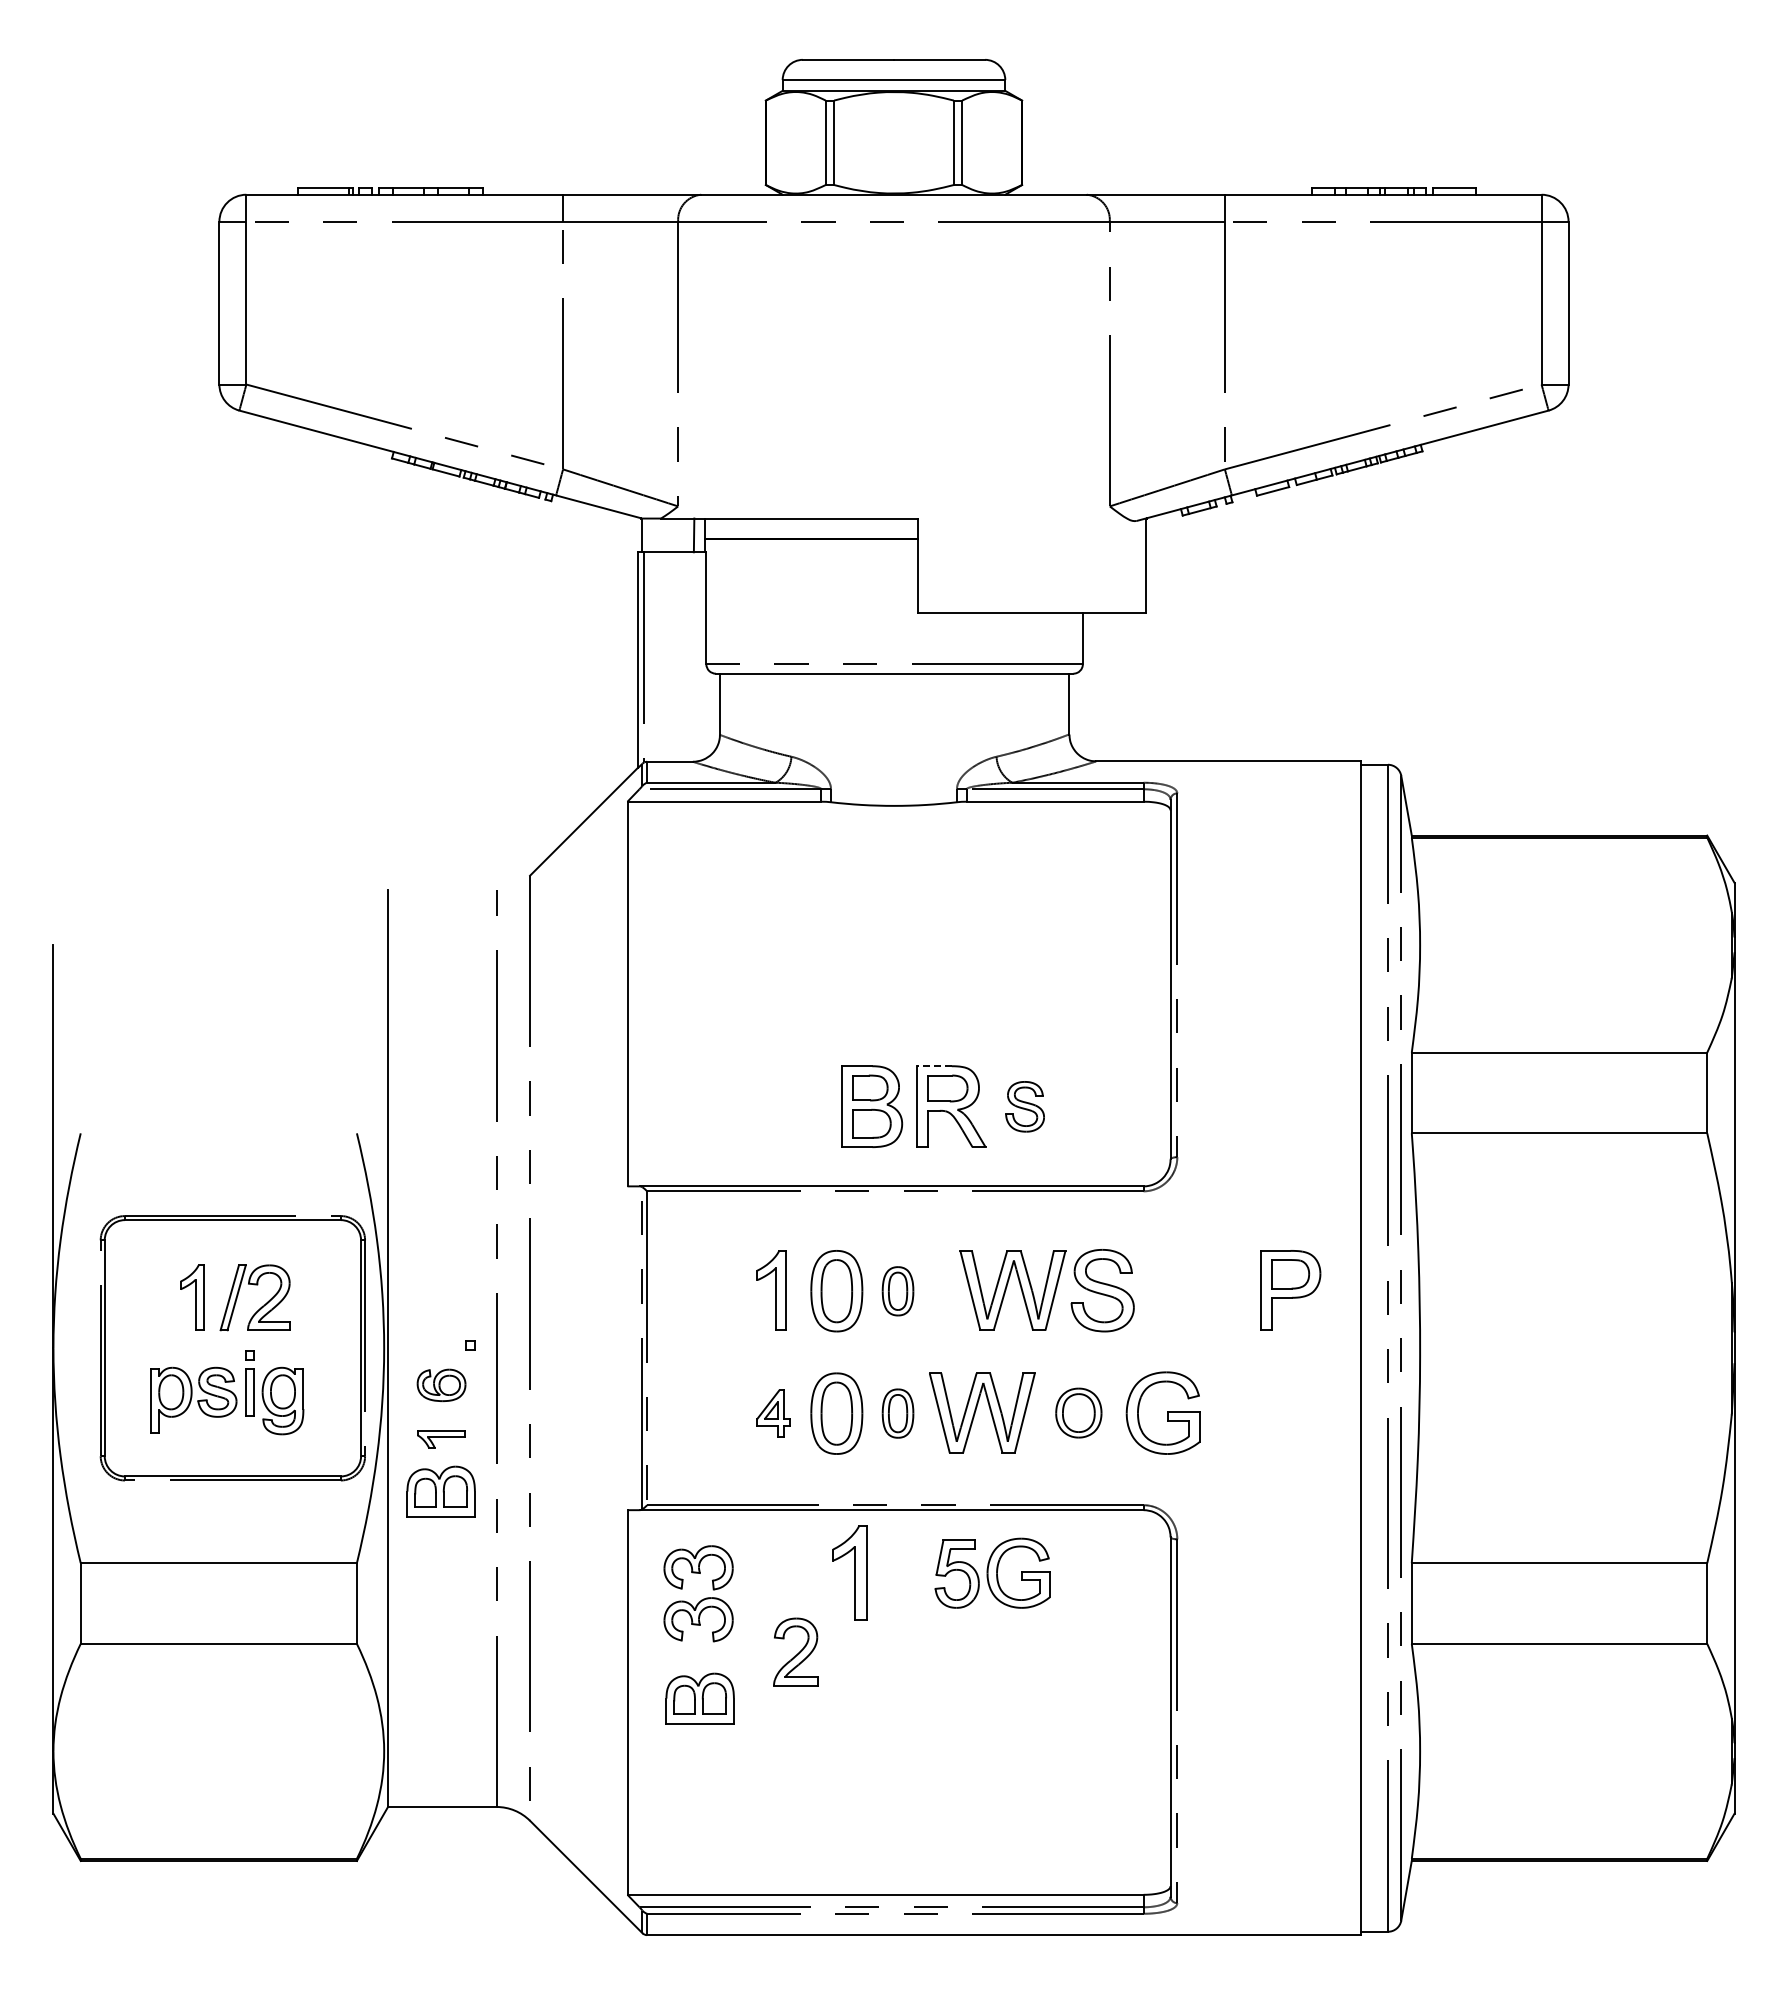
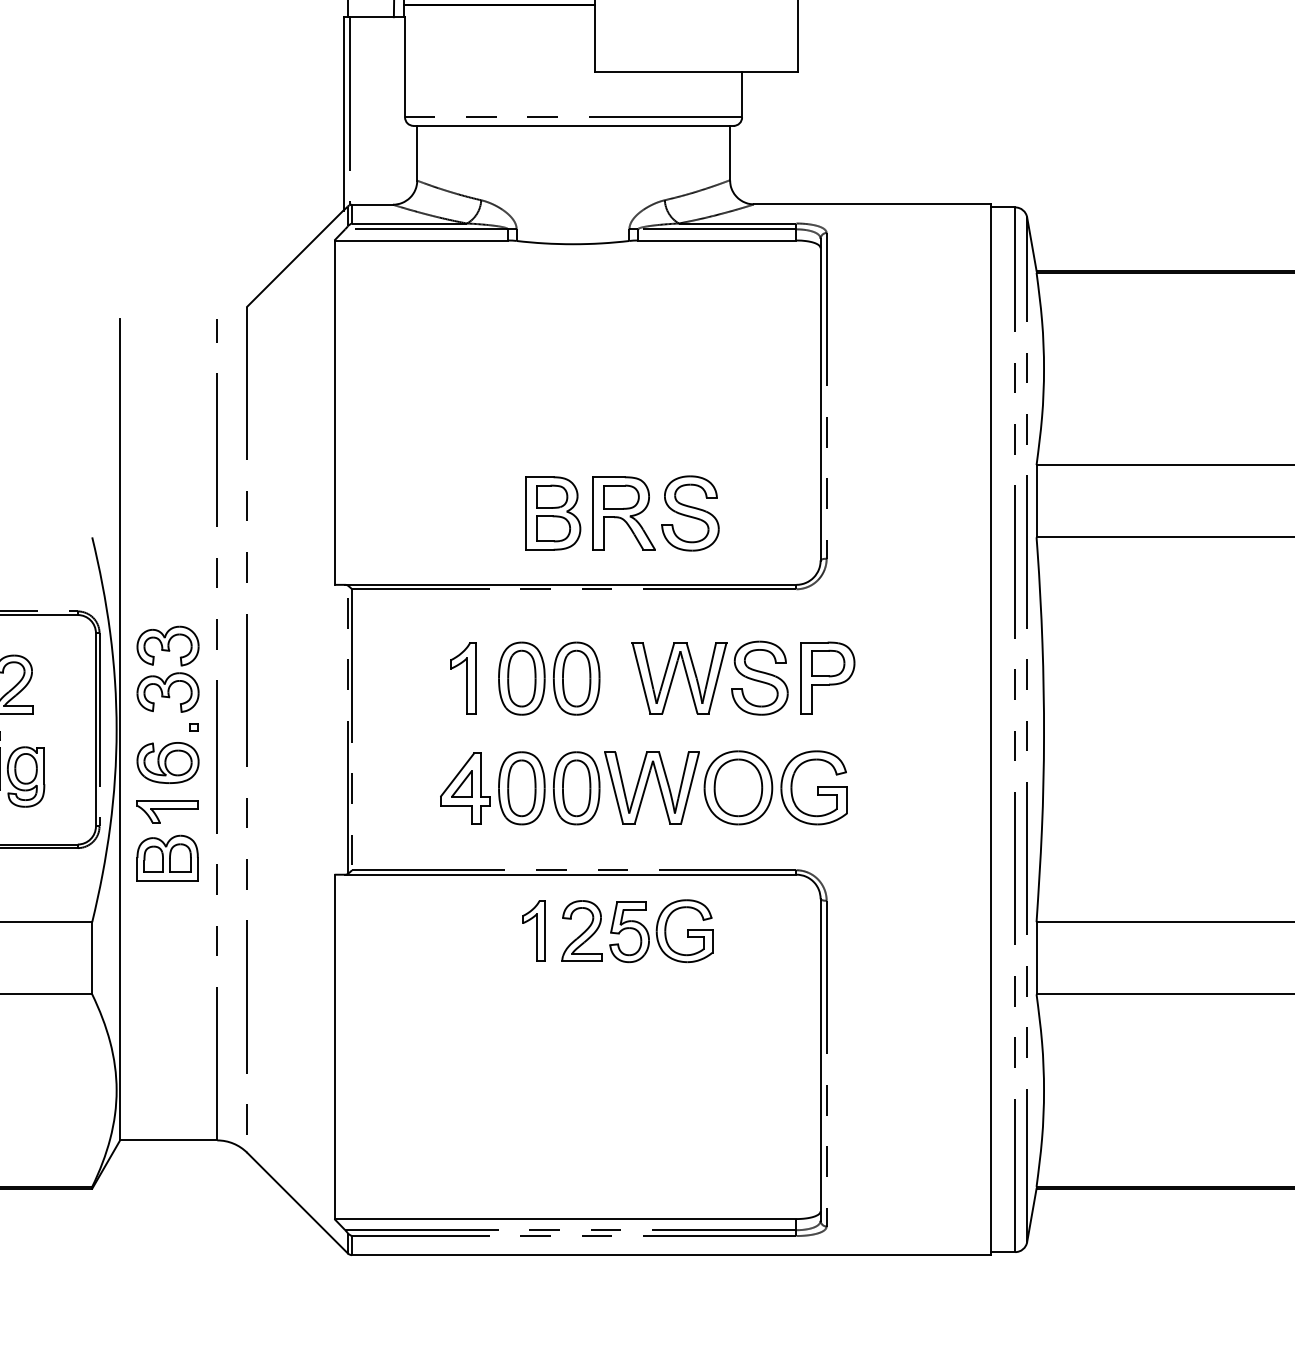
line: (934, 1066) -> (609, 477), dashed -> solid
part: (1024, 1106) -> (689, 513), size x1.67
part: (1290, 1290) -> (827, 678), moved
part: (897, 1291) -> (576, 678), size x1.67
part: (441, 1385) -> (167, 763), size x1.43
part: (1078, 1412) -> (738, 787), size x1.67
part: (773, 1413) -> (465, 788), size x1.67
part: (897, 1413) -> (576, 788), size x1.67
part: (440, 1439) -> (167, 811), size x1.43
part: (849, 1573) -> (533, 931), size x0.71
part: (701, 1599) -> (170, 674), moved
part: (795, 1651) -> (581, 930), moved
part: (699, 1698) -> (398, 1043), removed

